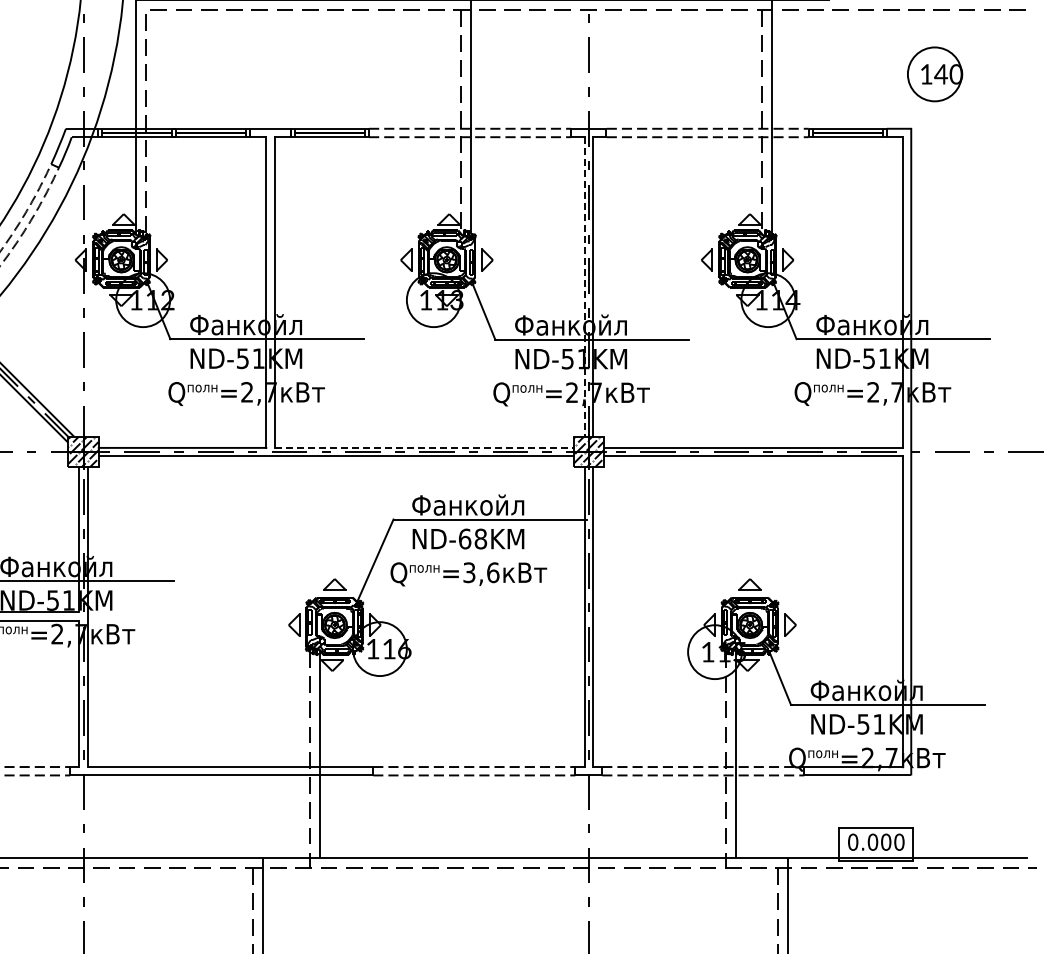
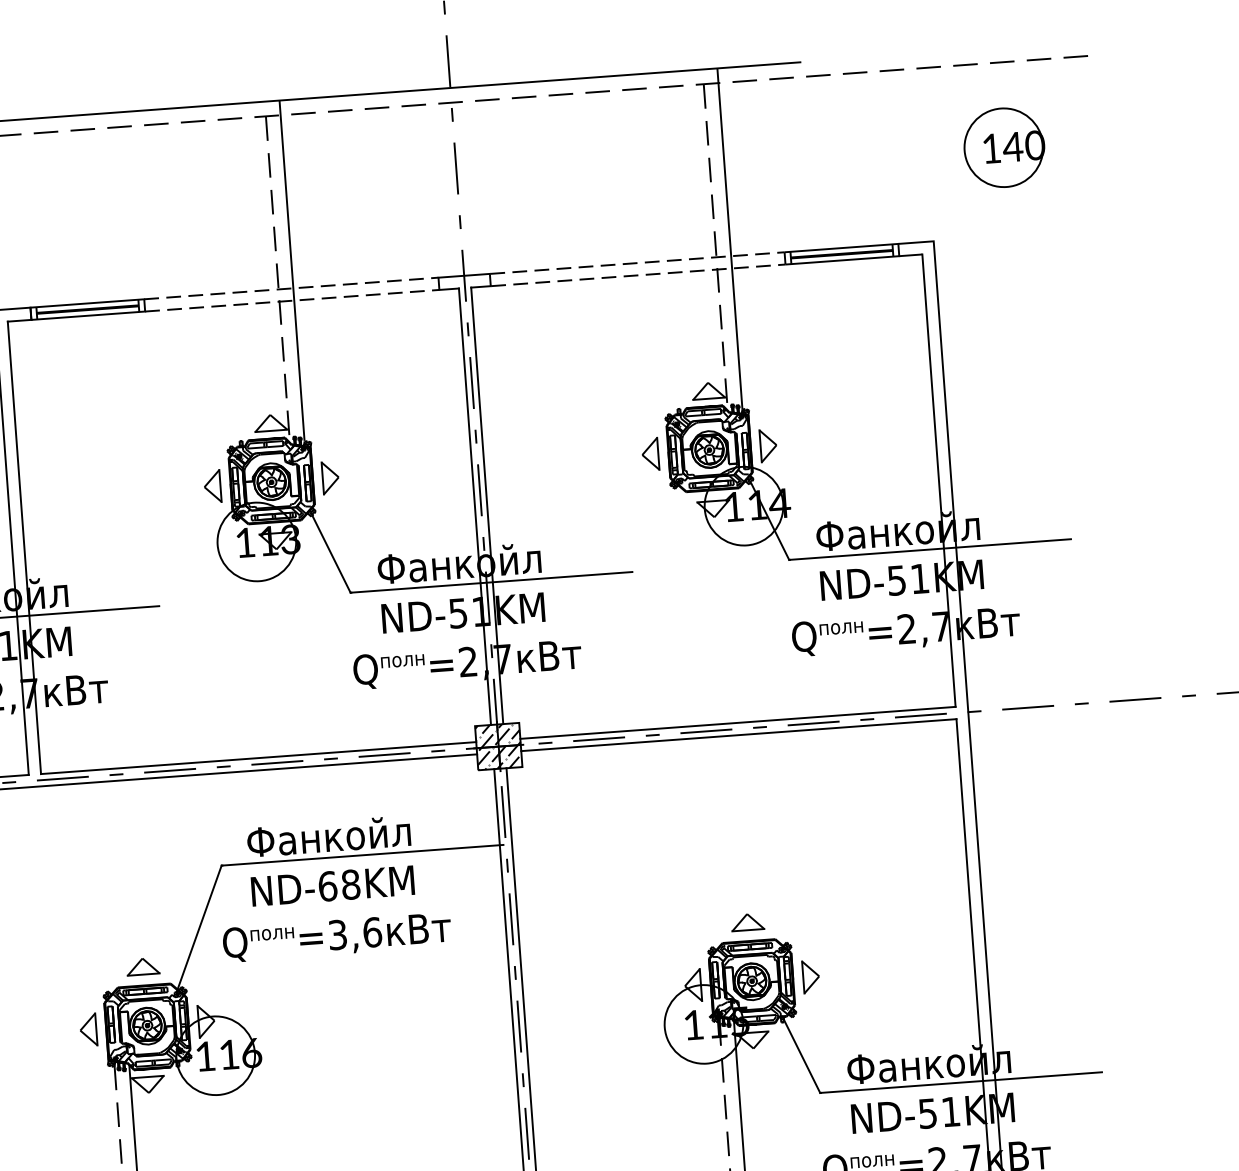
part: (935, 74) -> (1004, 147), moved
line: (584, 287) -> (474, 507), dashed -> solid
line: (424, 447) -> (259, 757), dashed -> solid

